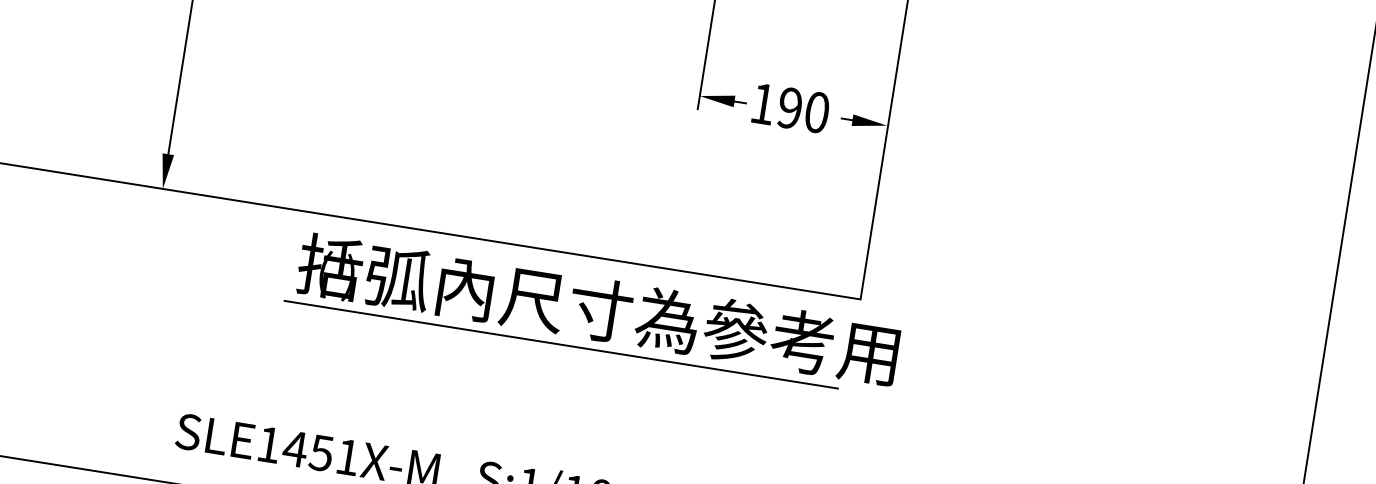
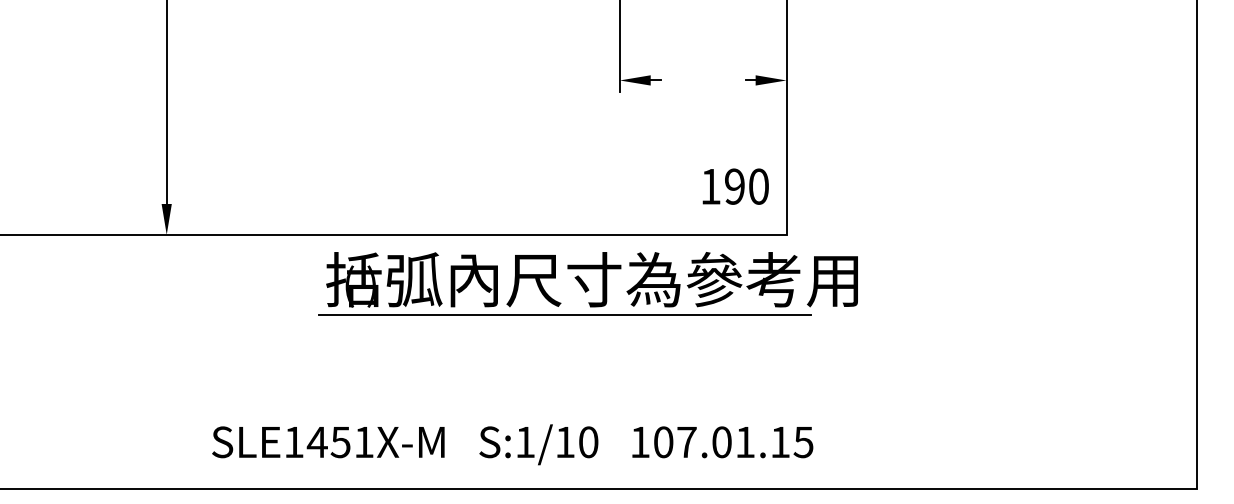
text: (790, 108) -> (735, 186), moved
part: (592, 313) -> (587, 283), moved

